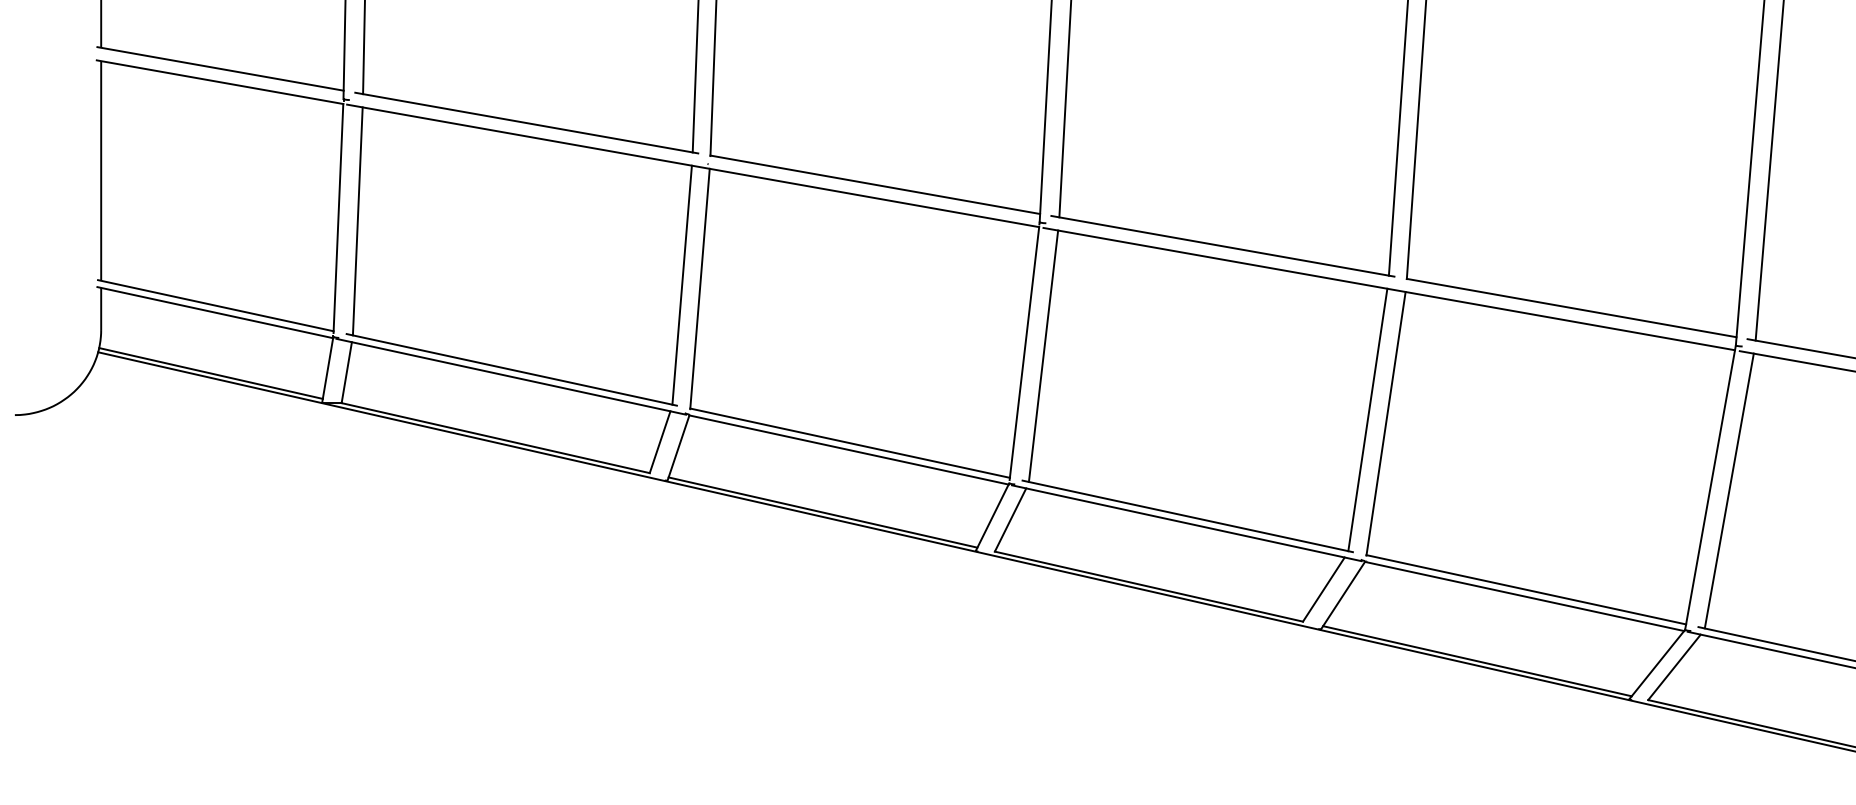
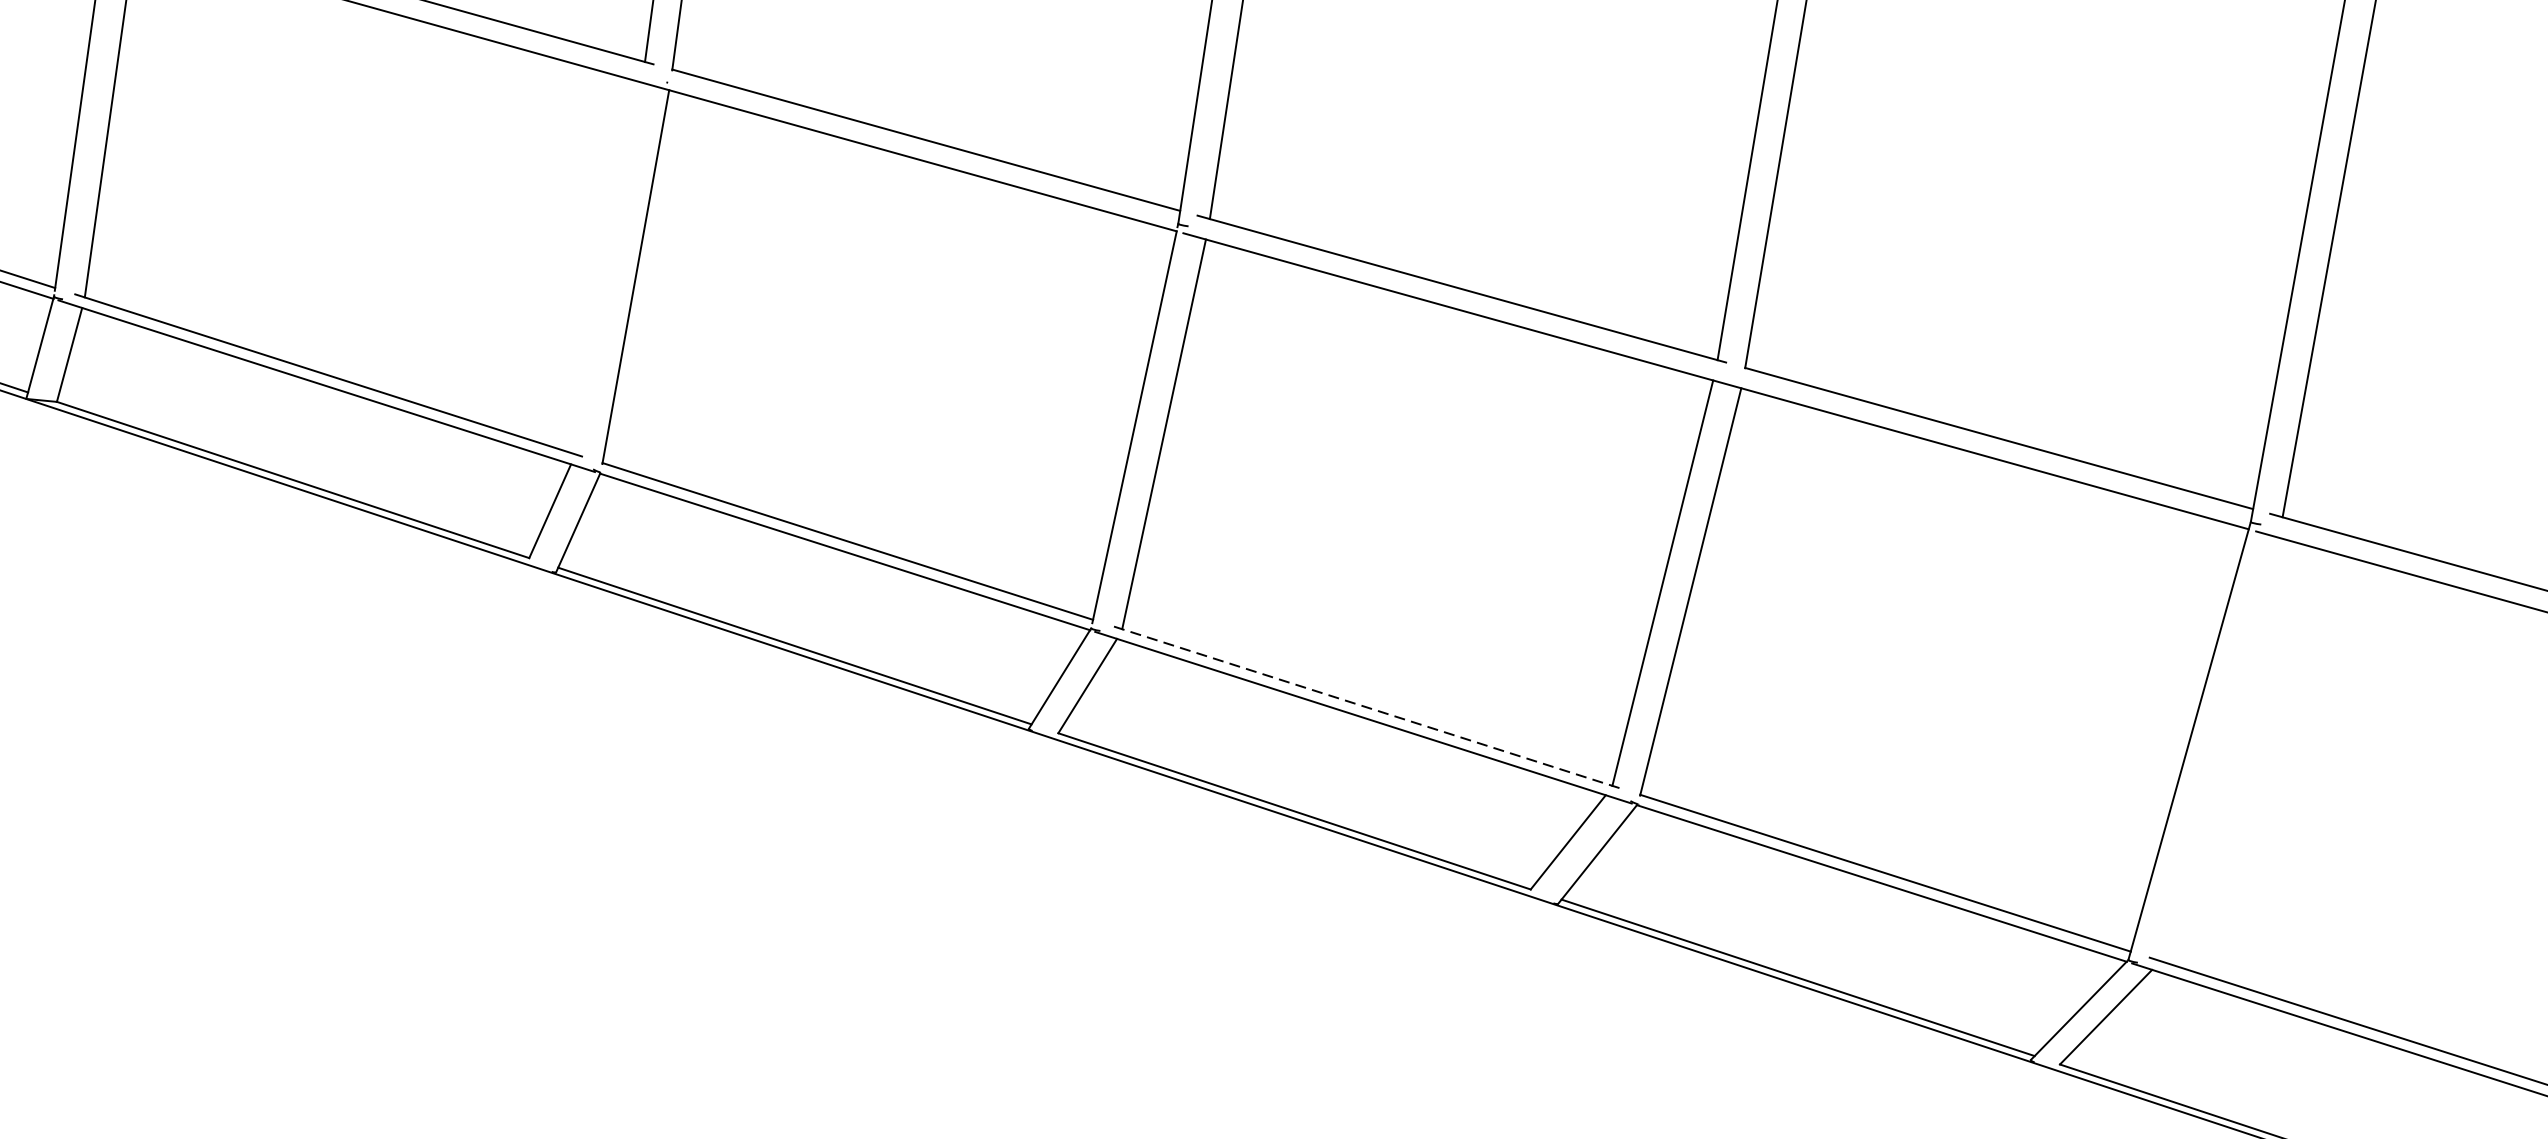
line: (681, 284) -> (607, 267), removed
line: (1728, 490) -> (2217, 748), removed
line: (1187, 516) -> (1365, 707), solid -> dashed

